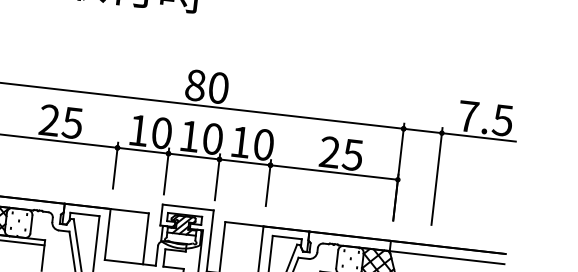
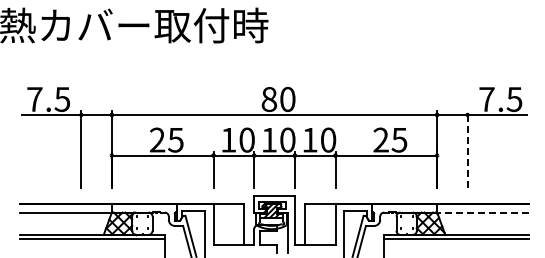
line: (436, 176) -> (467, 149), solid -> dashed
line: (445, 257) -> (481, 212), solid -> dashed

